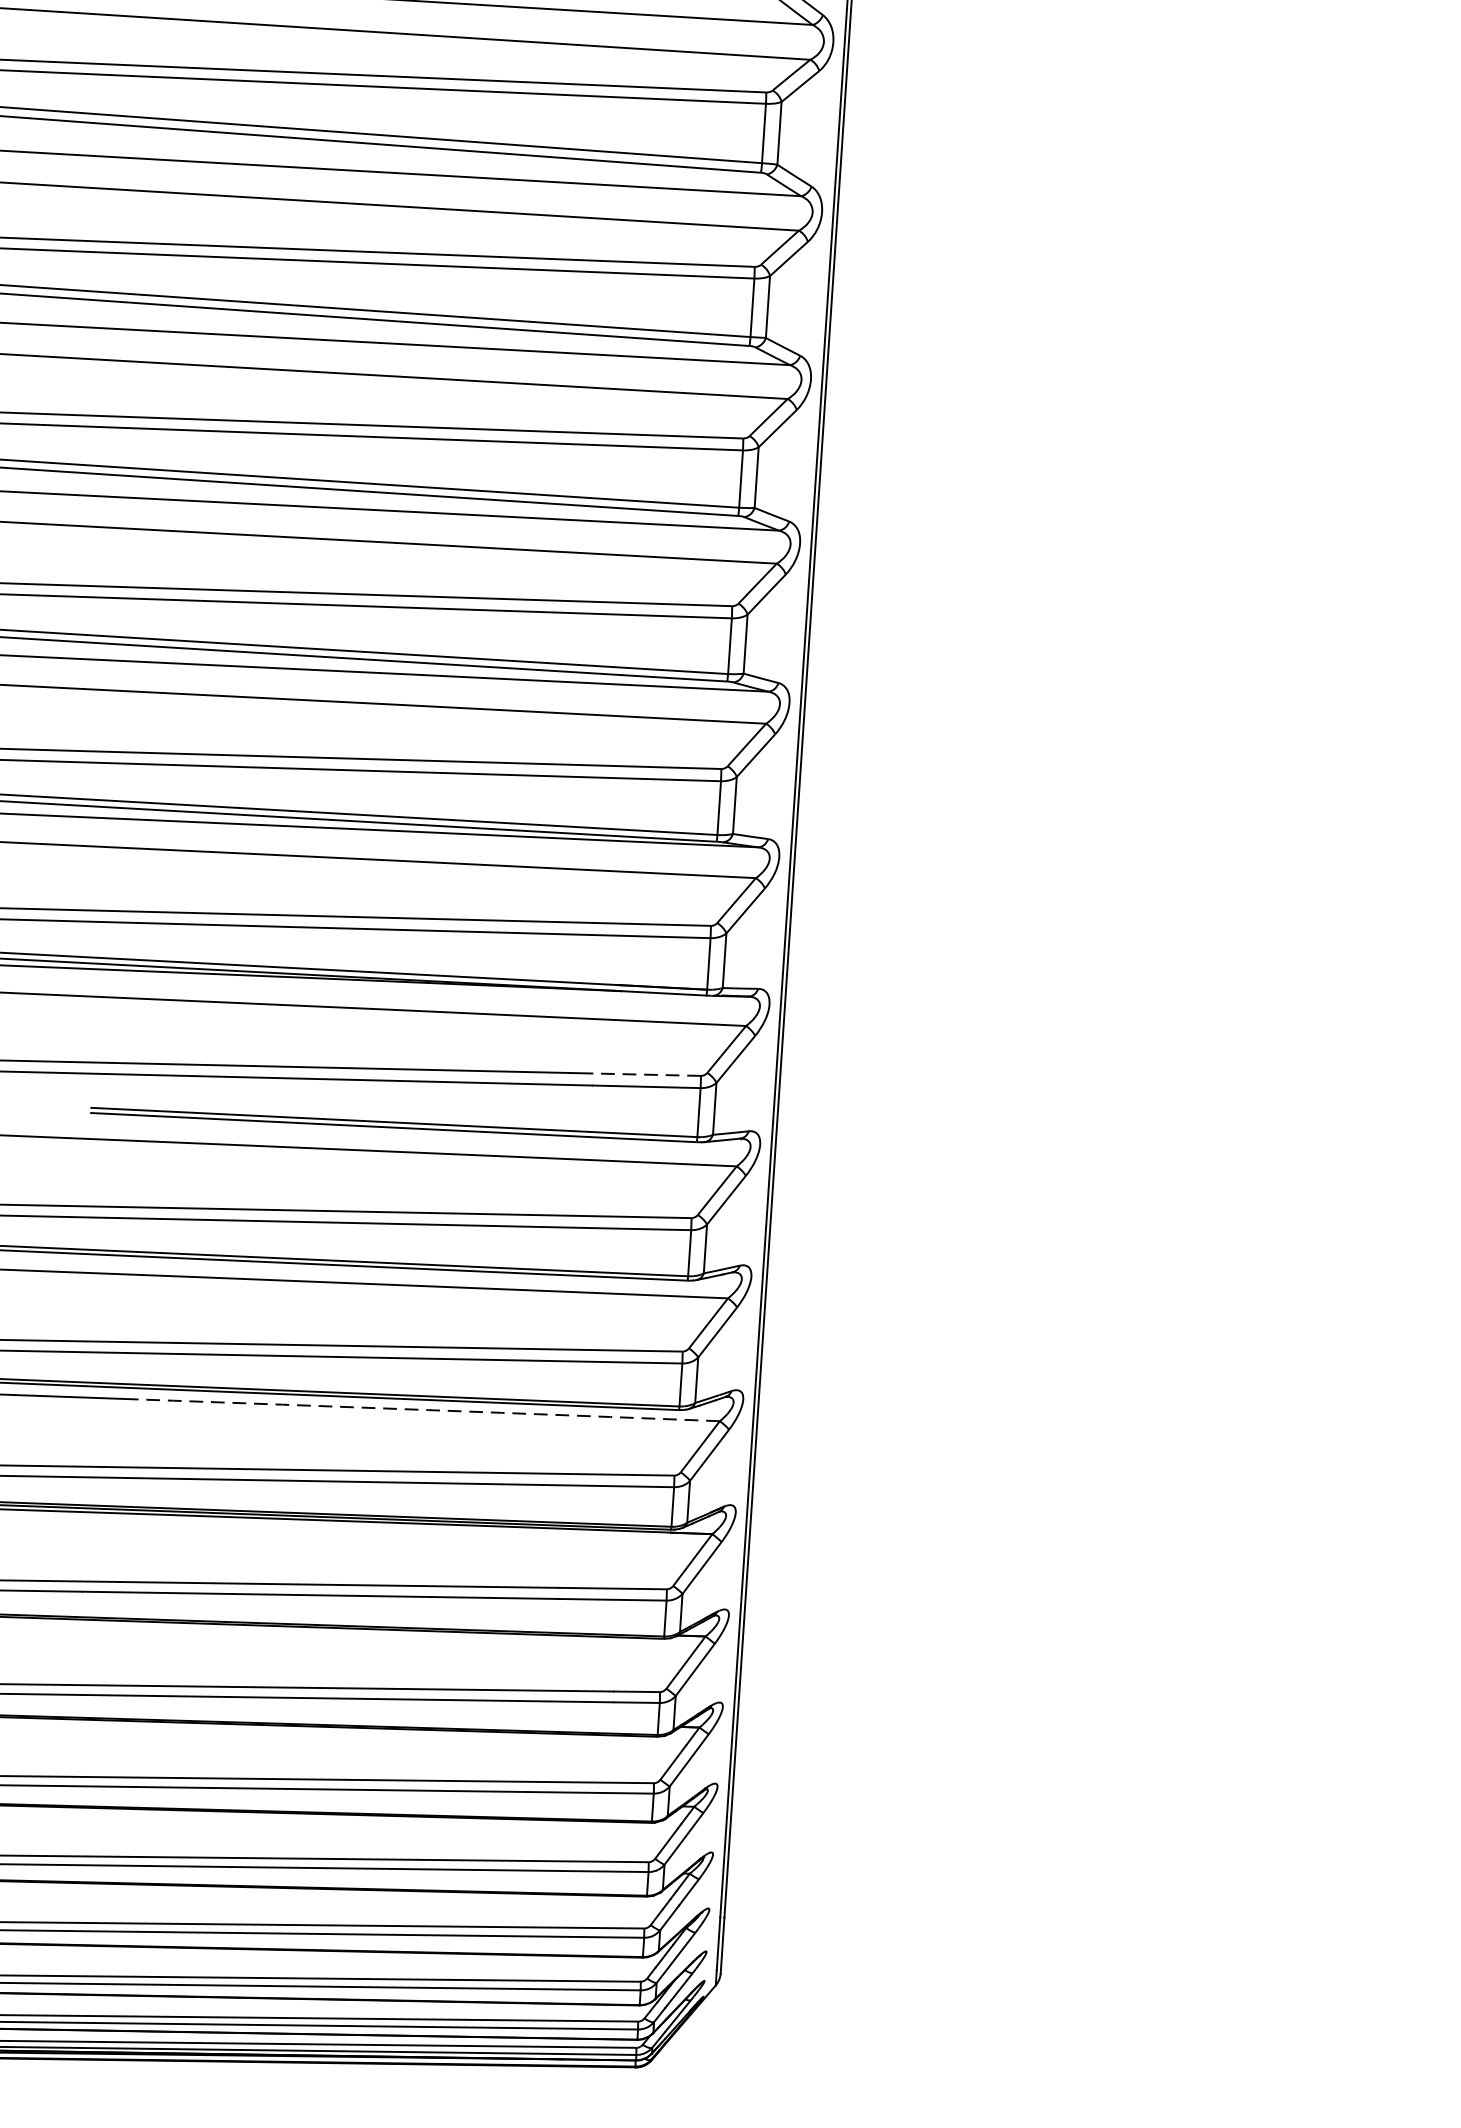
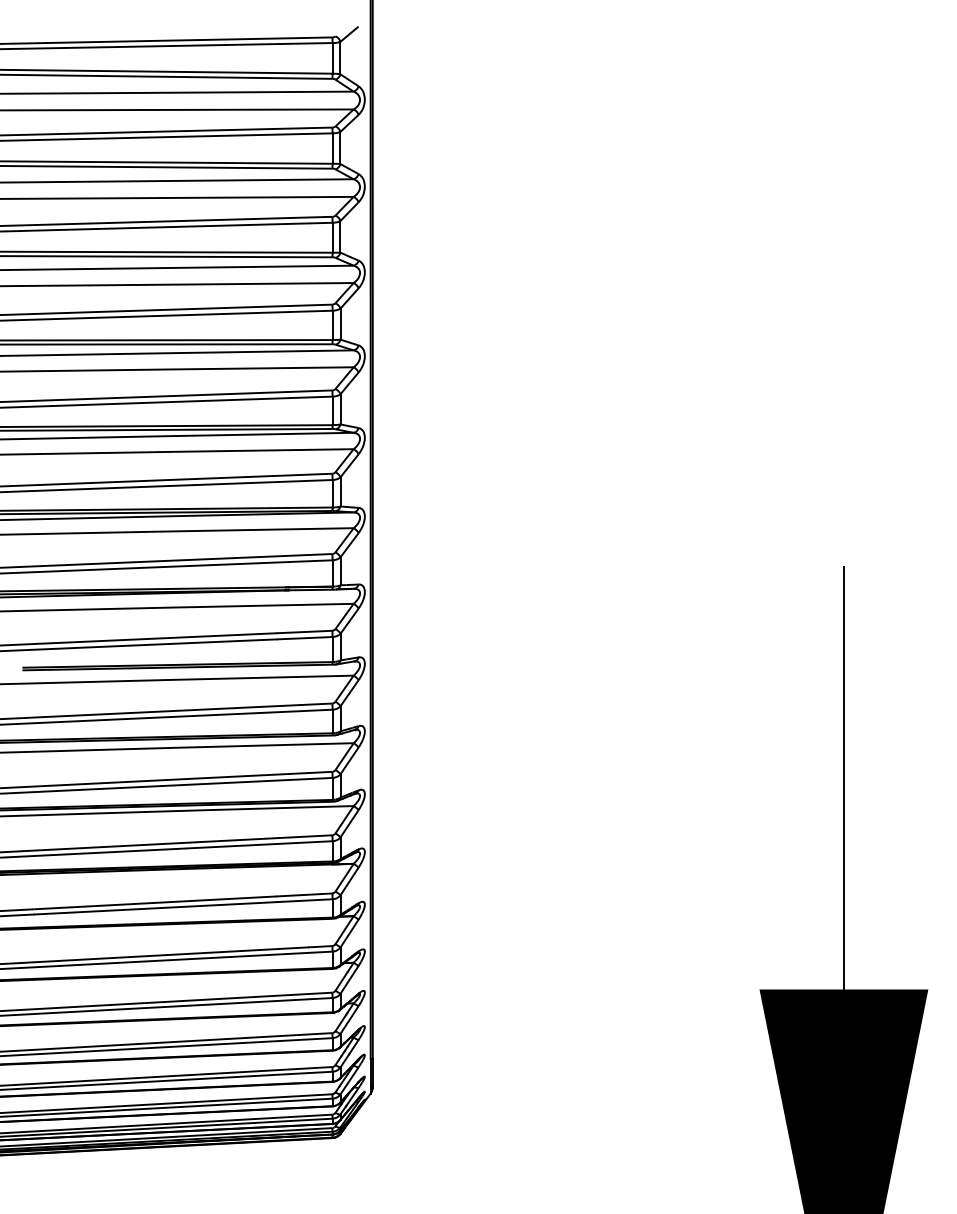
line: (646, 1075) -> (304, 632), dashed -> solid
arc: (427, 1410) -> (204, 810), dashed -> solid

